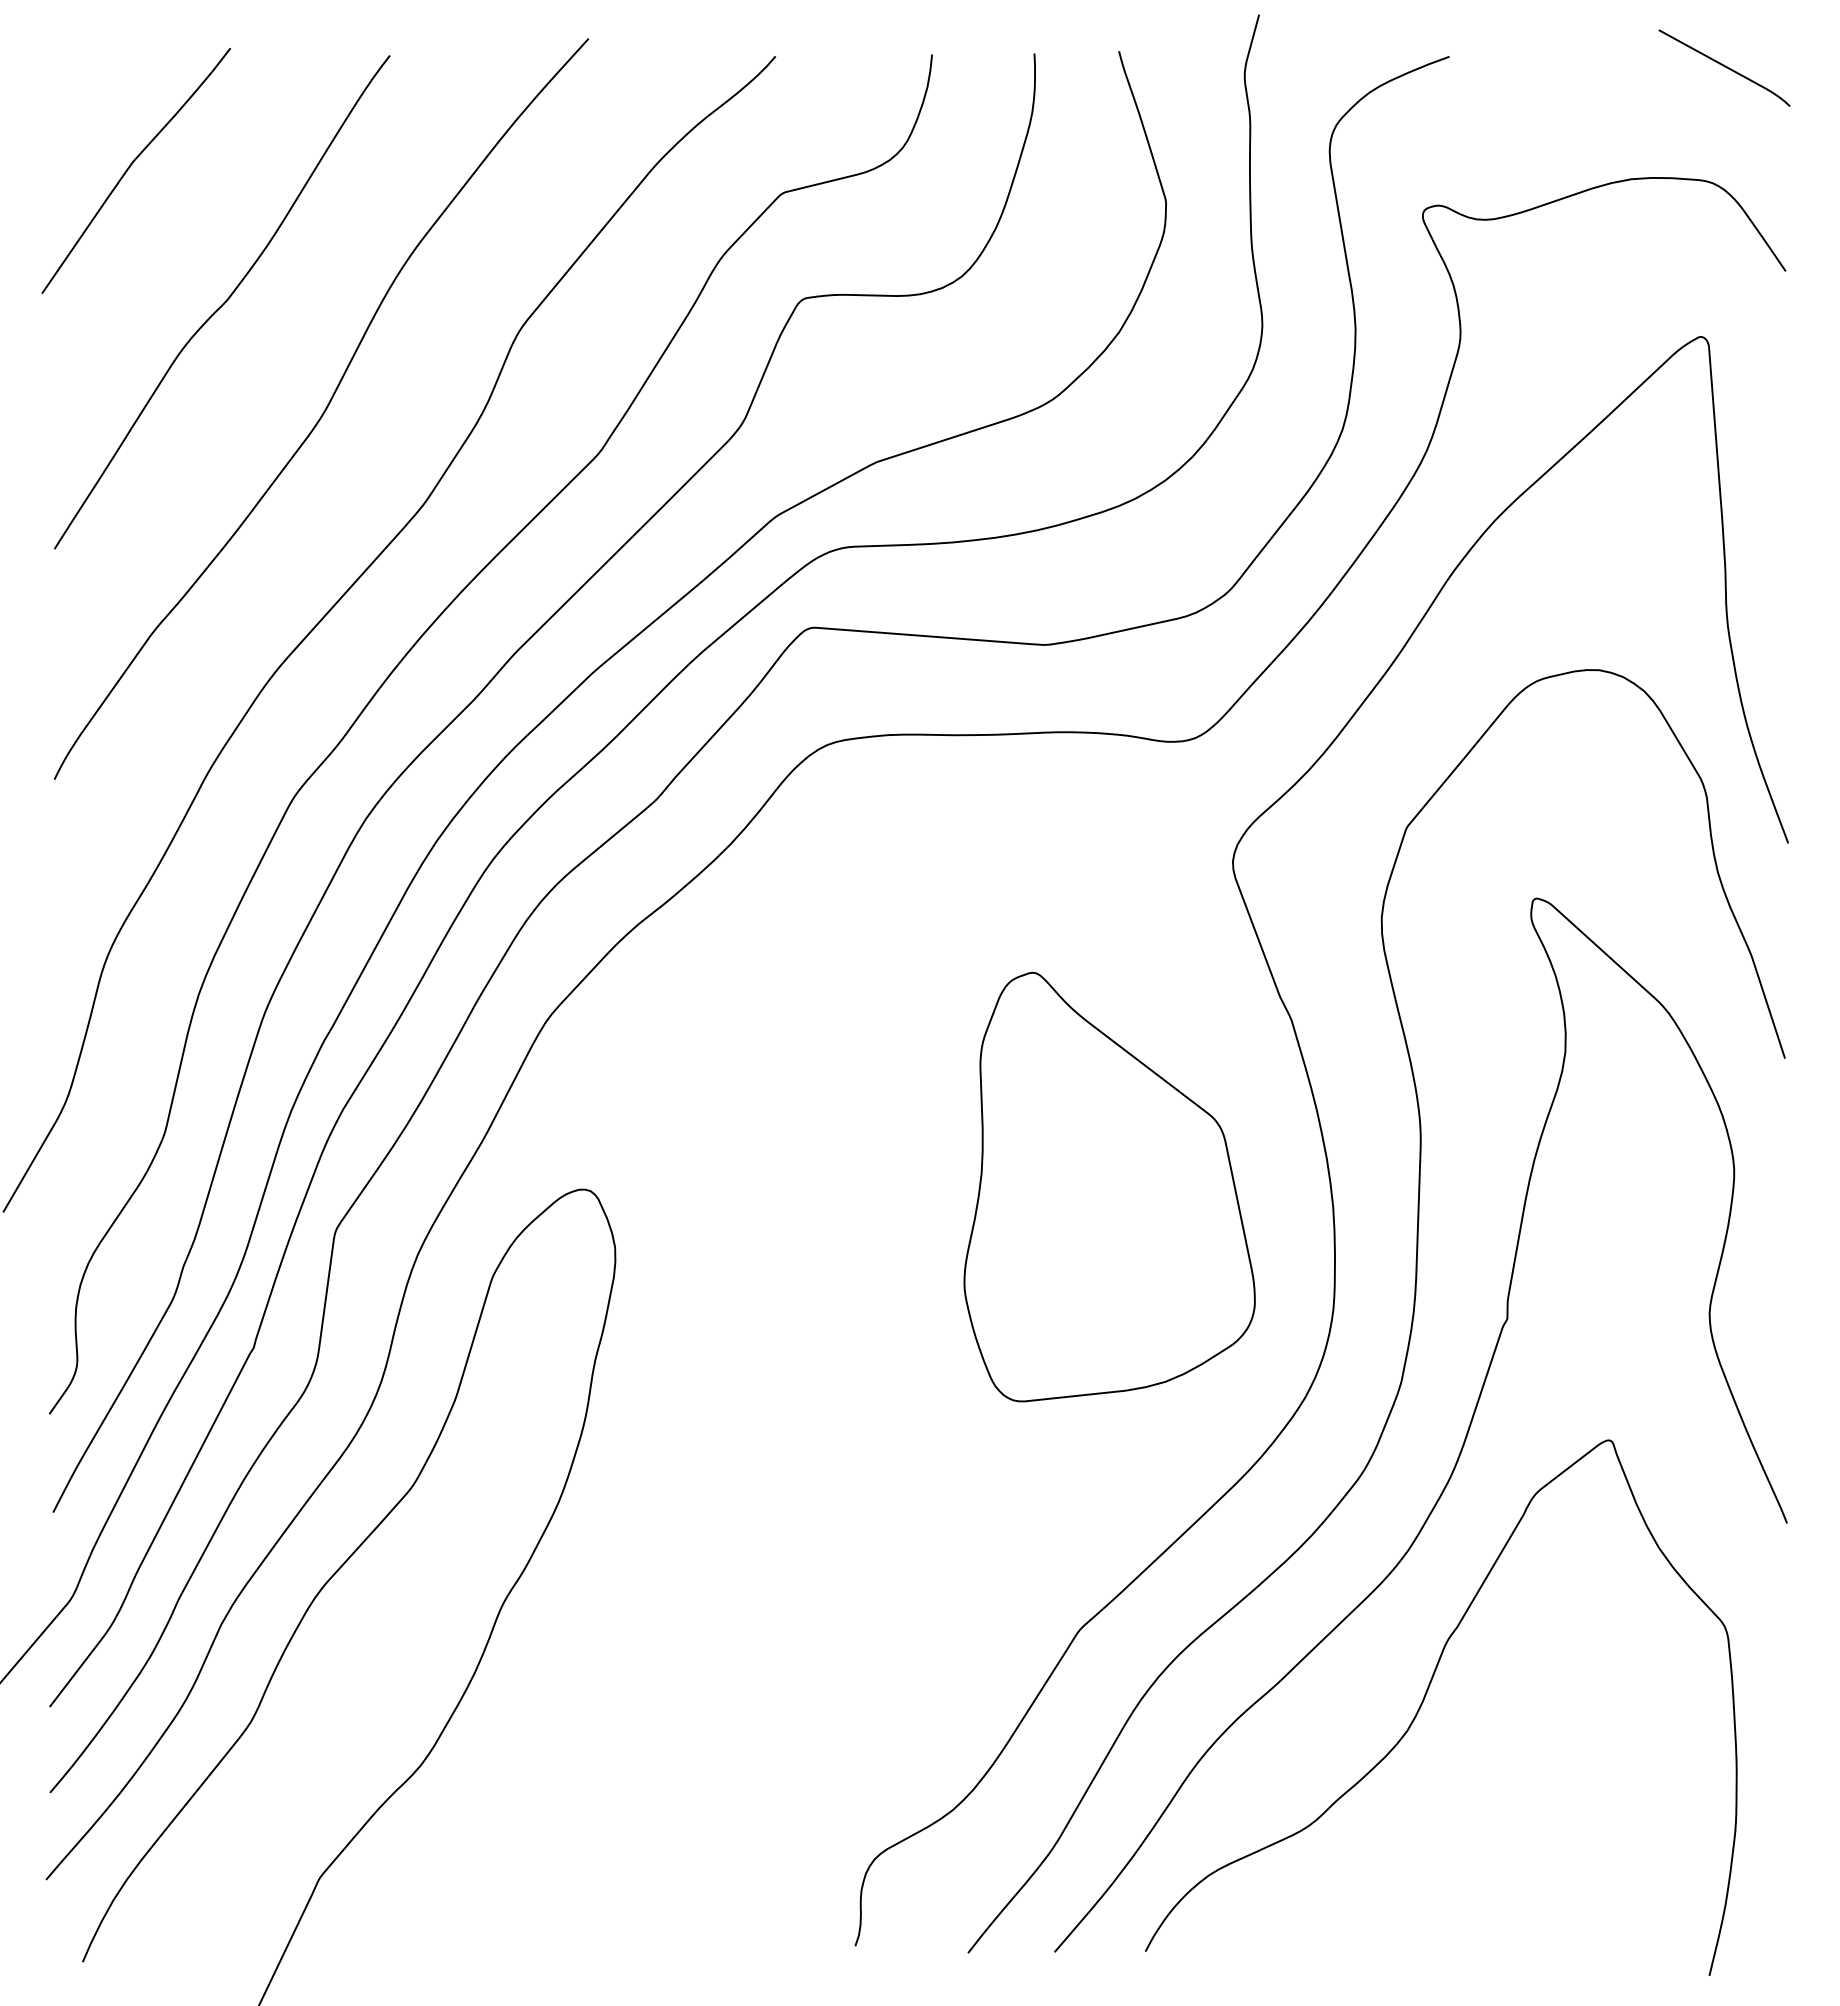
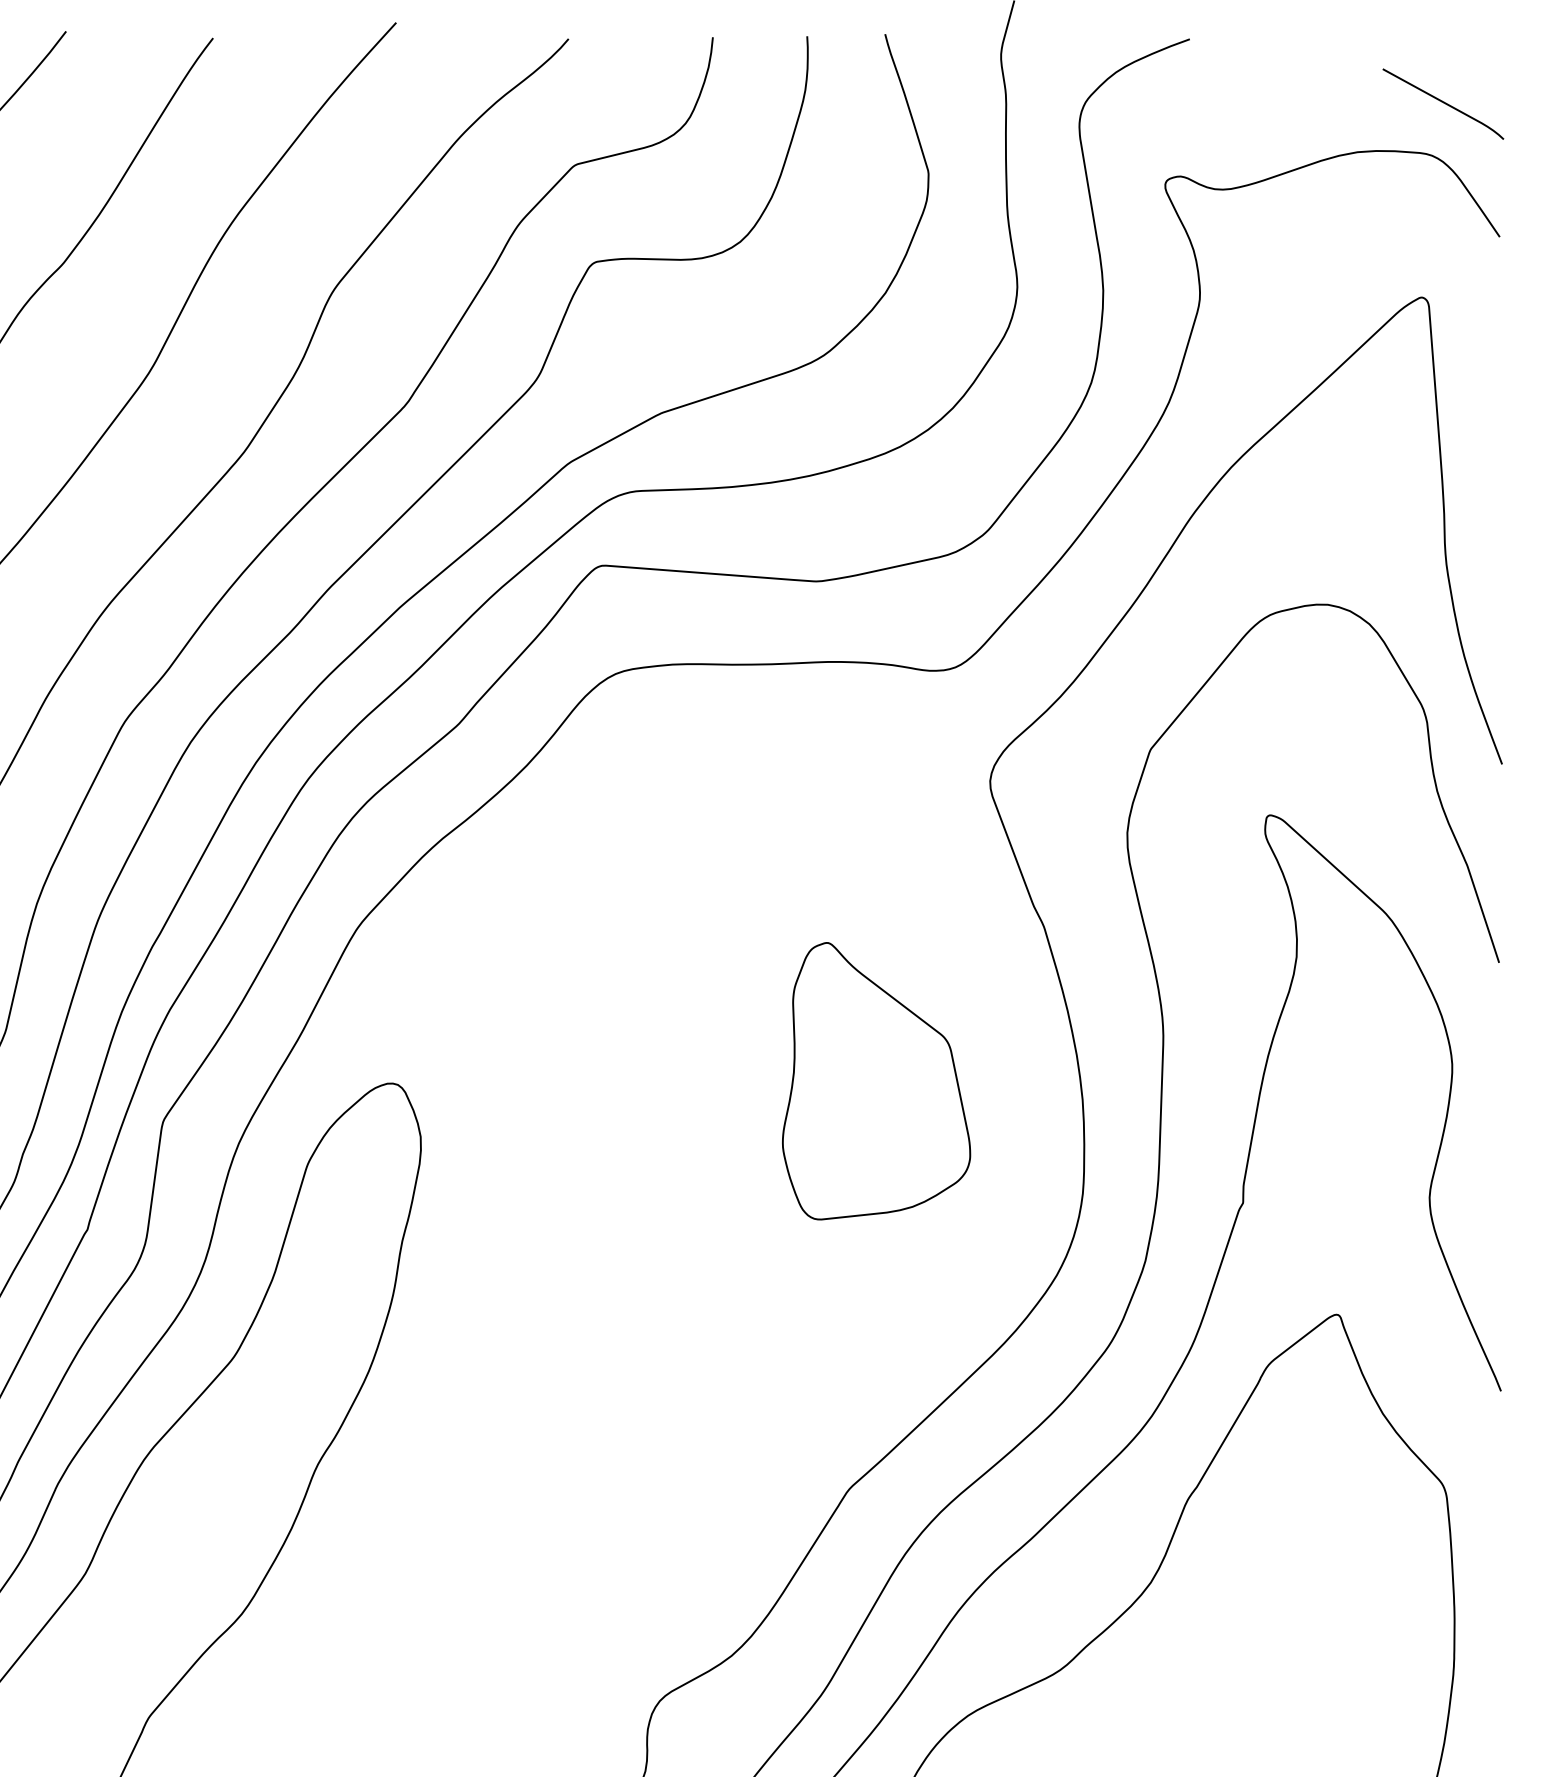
curve: (1724, 67) -> (1443, 103), moved
part: (1109, 1186) -> (876, 1080), size x0.7

